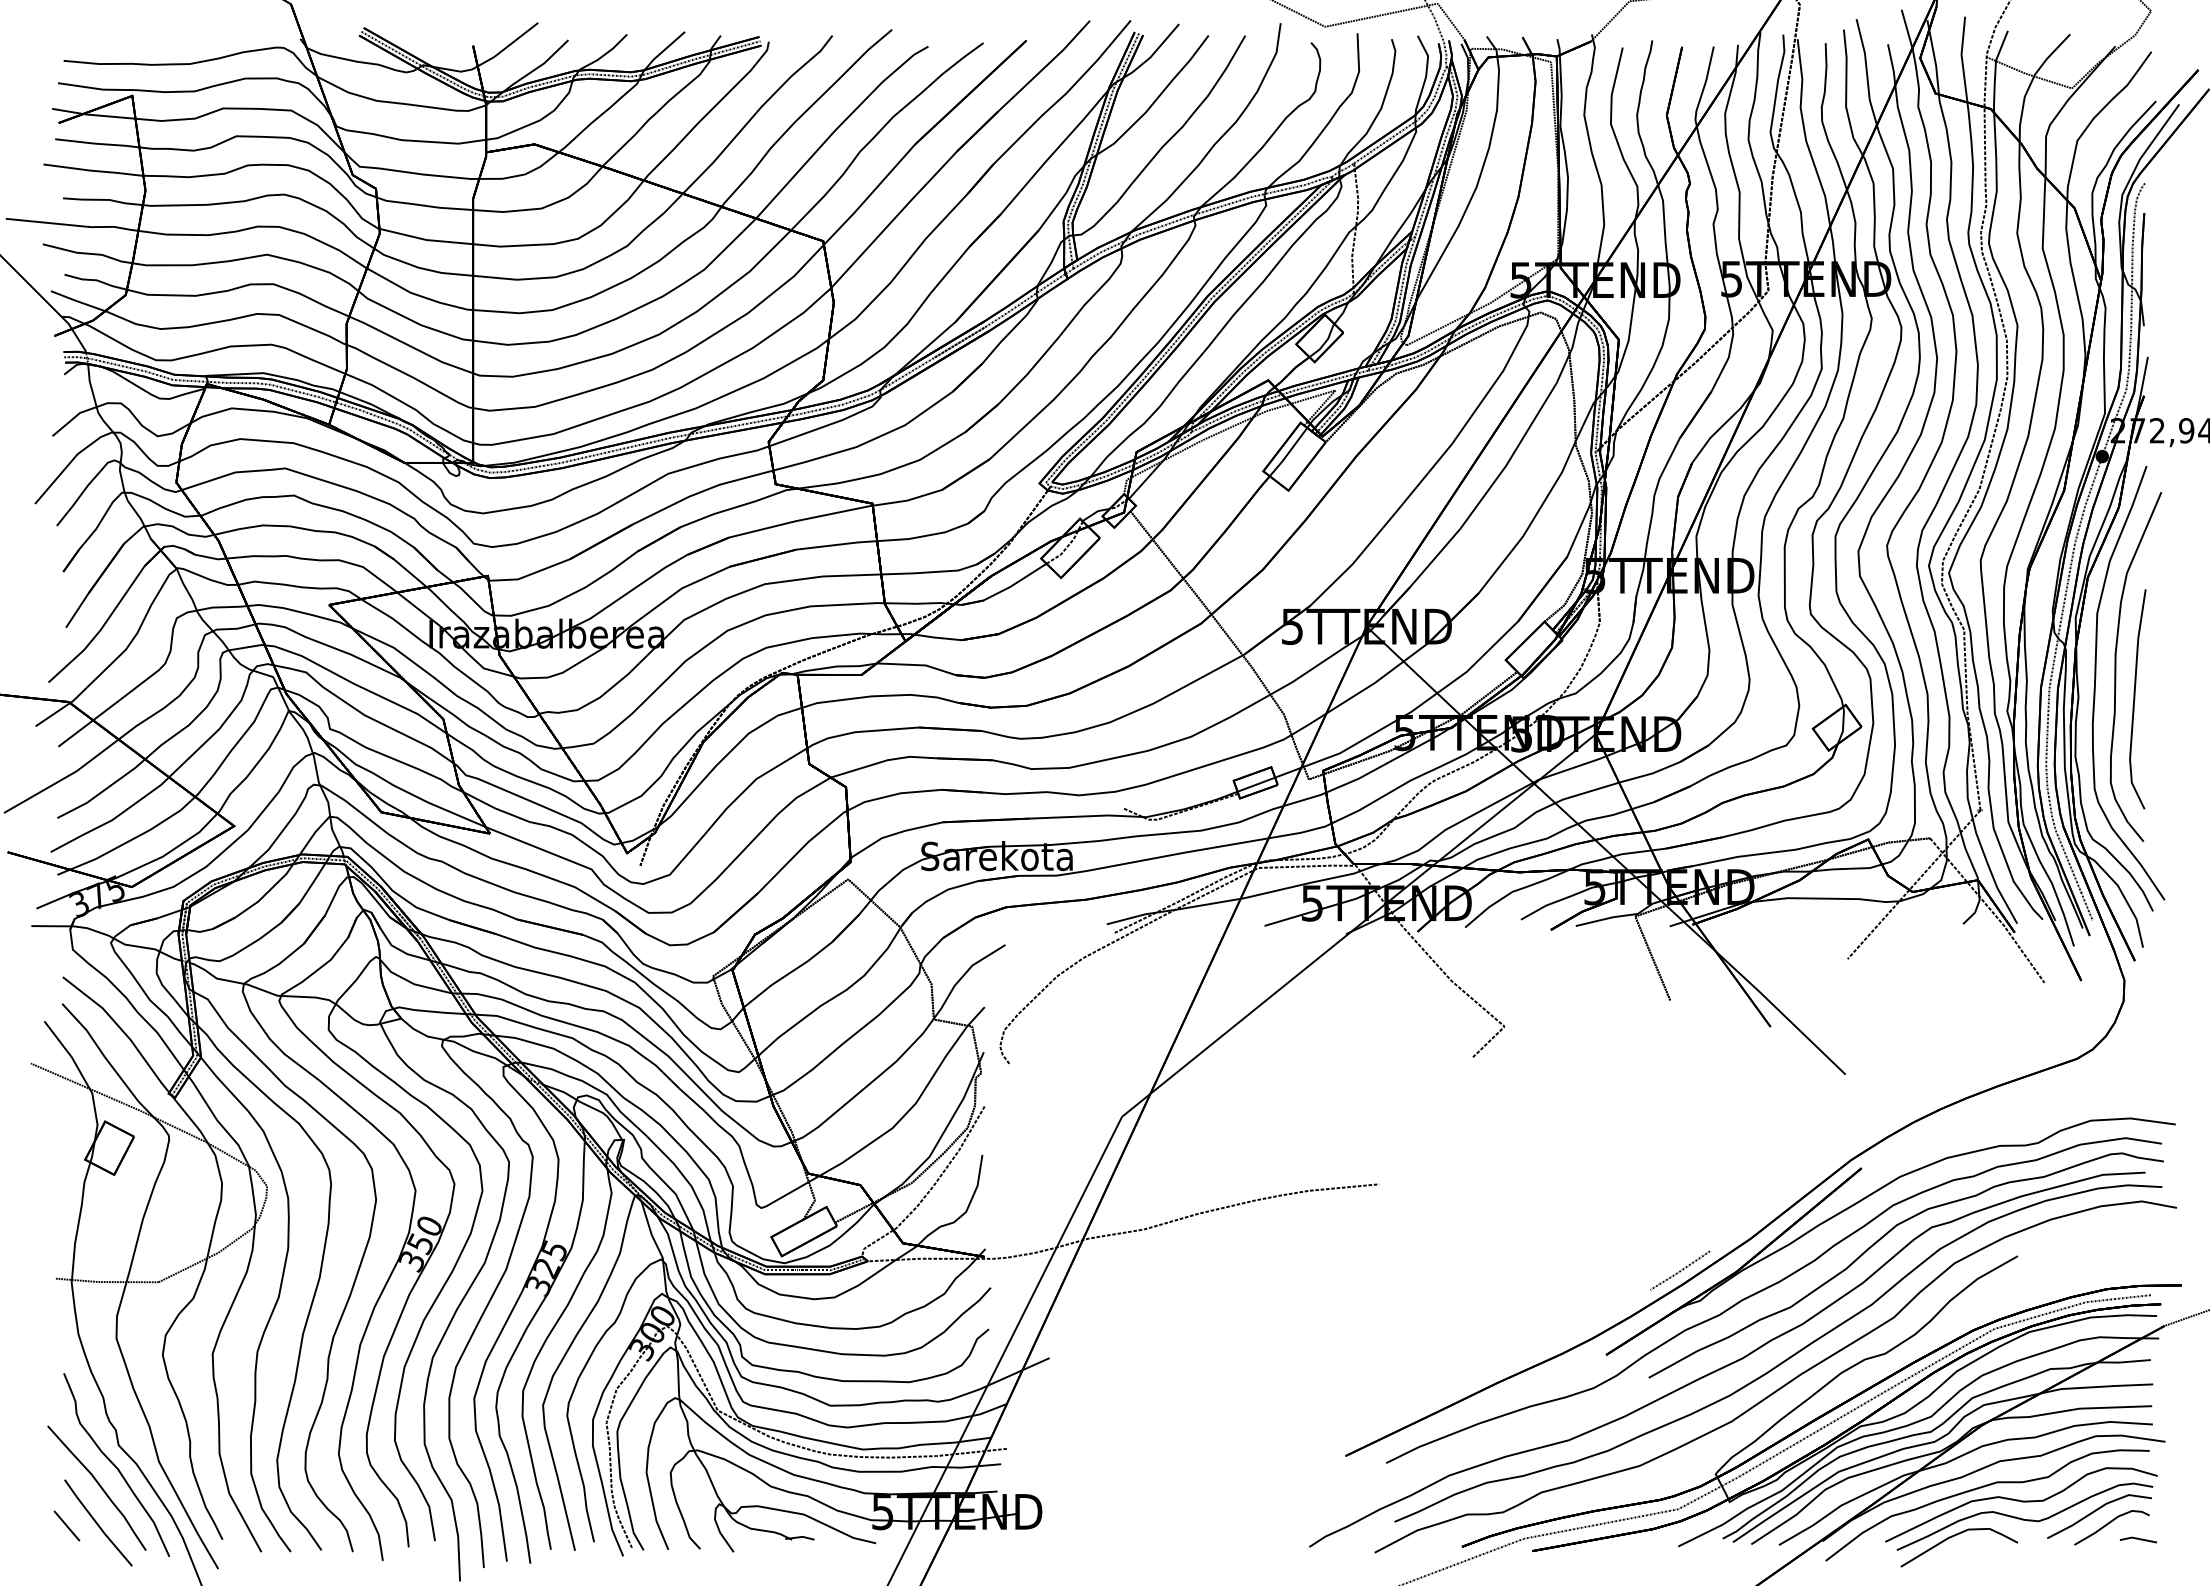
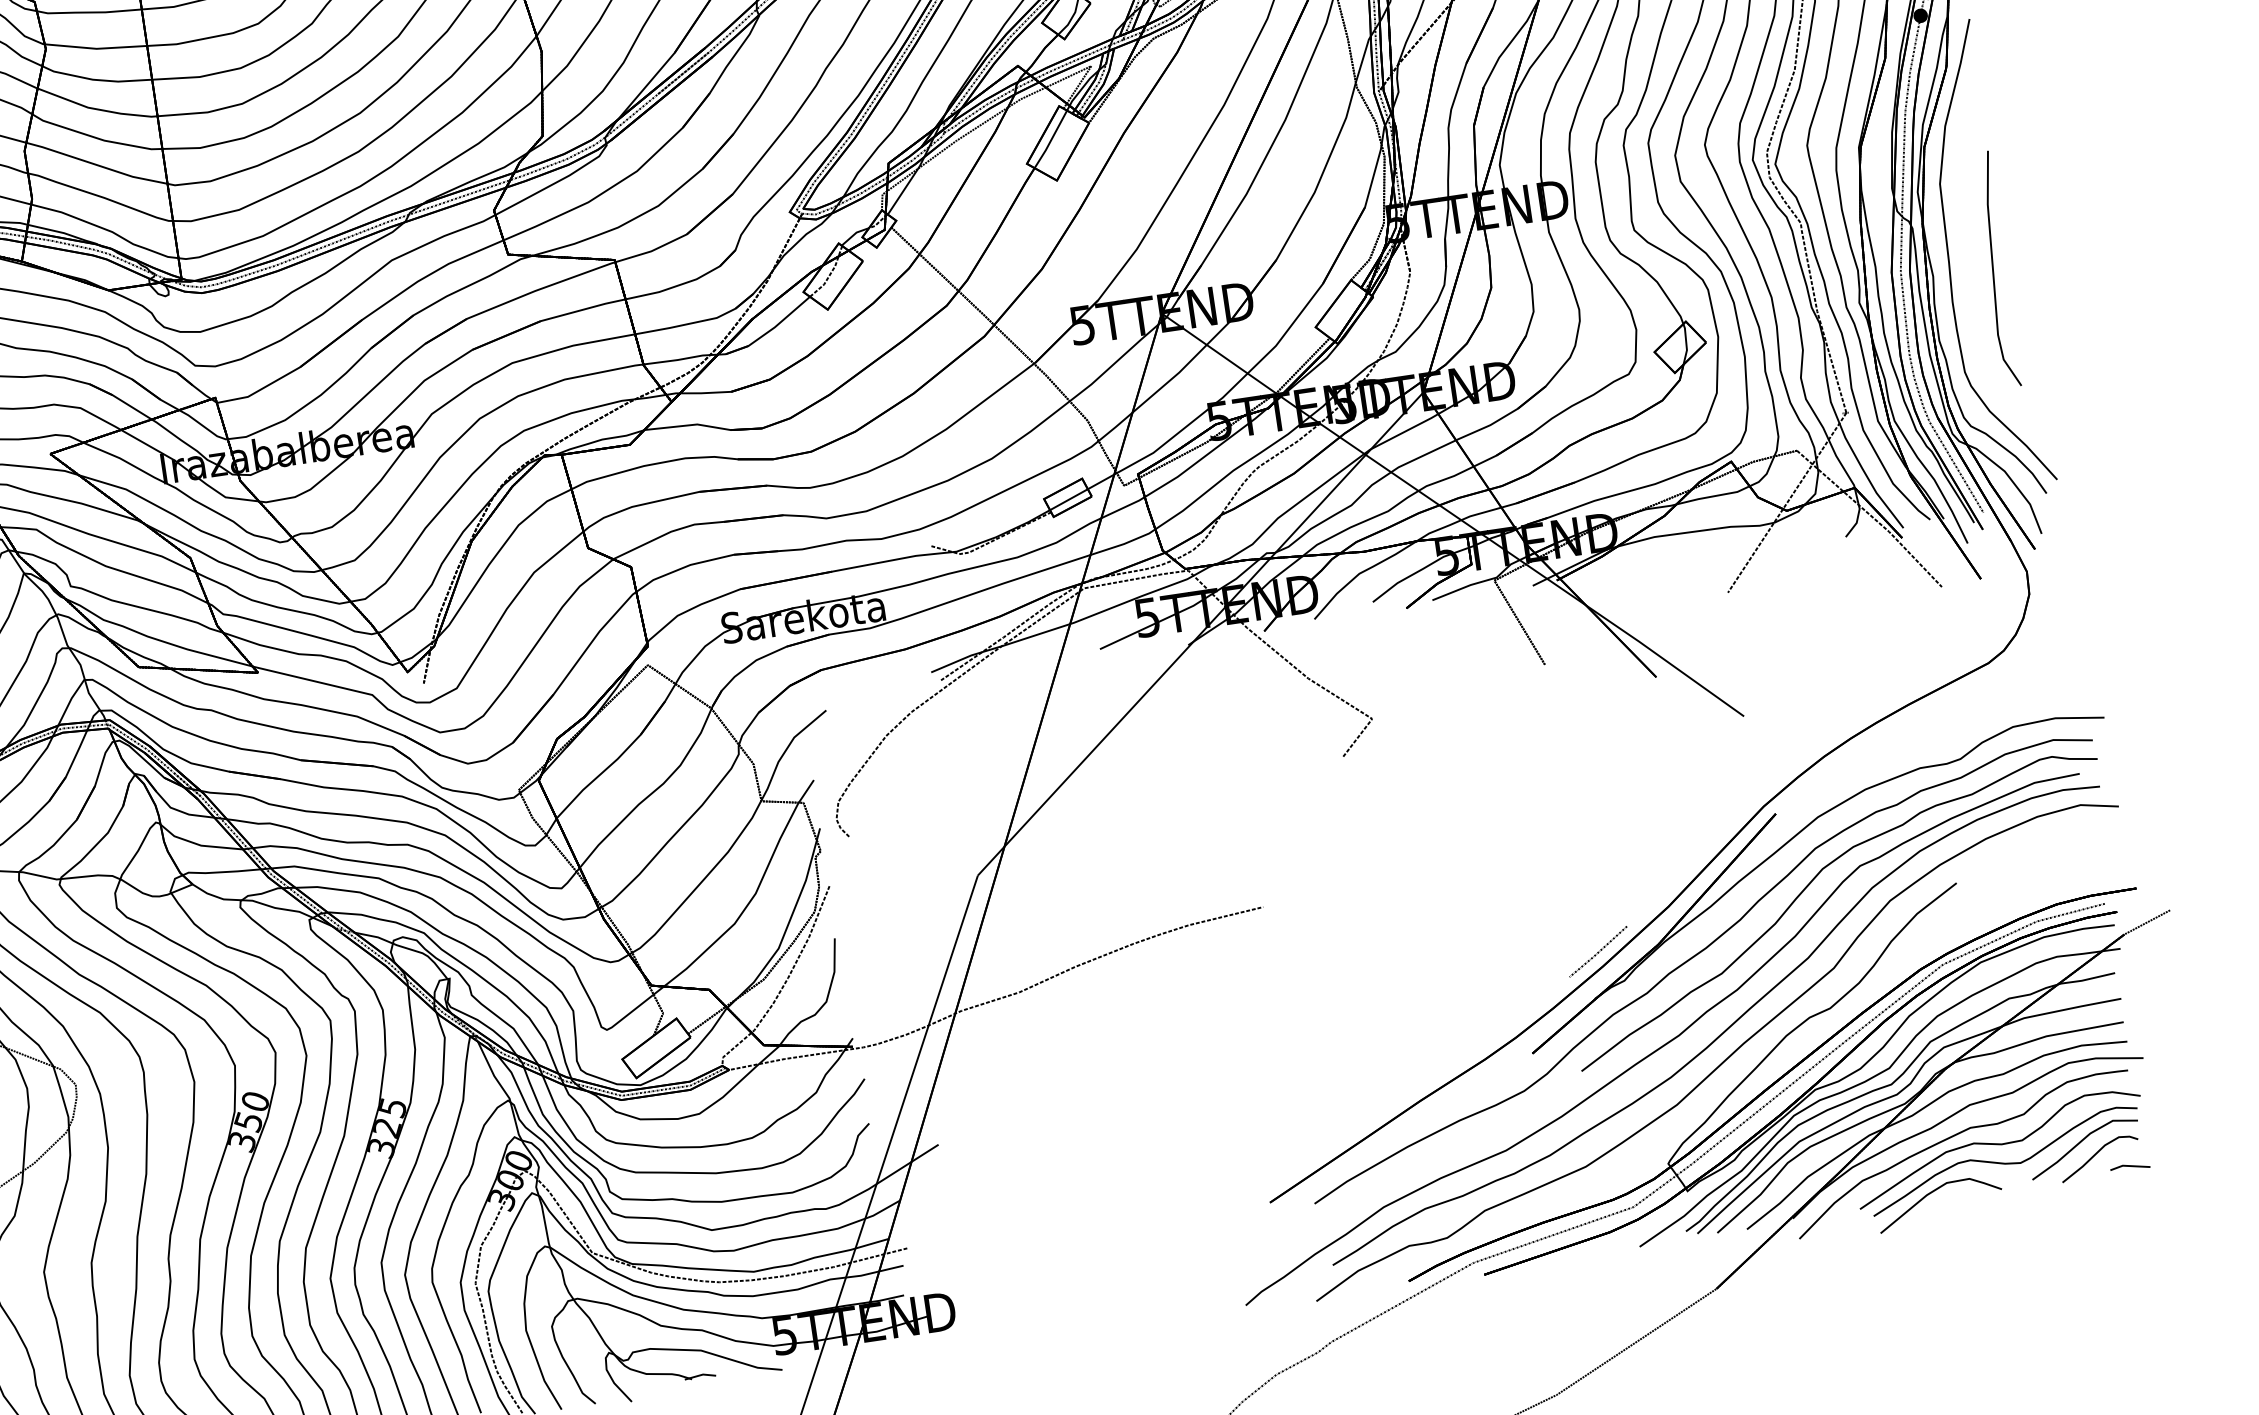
part: (2116, 666) -> (1968, 237), removed

